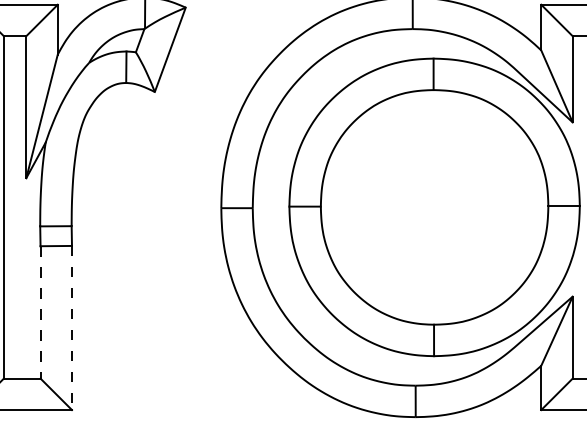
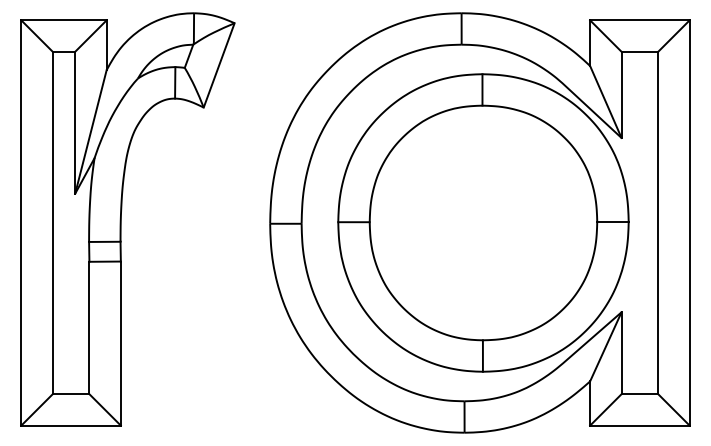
line: (40, 312) -> (89, 328), dashed -> solid
line: (71, 328) -> (120, 344), dashed -> solid

